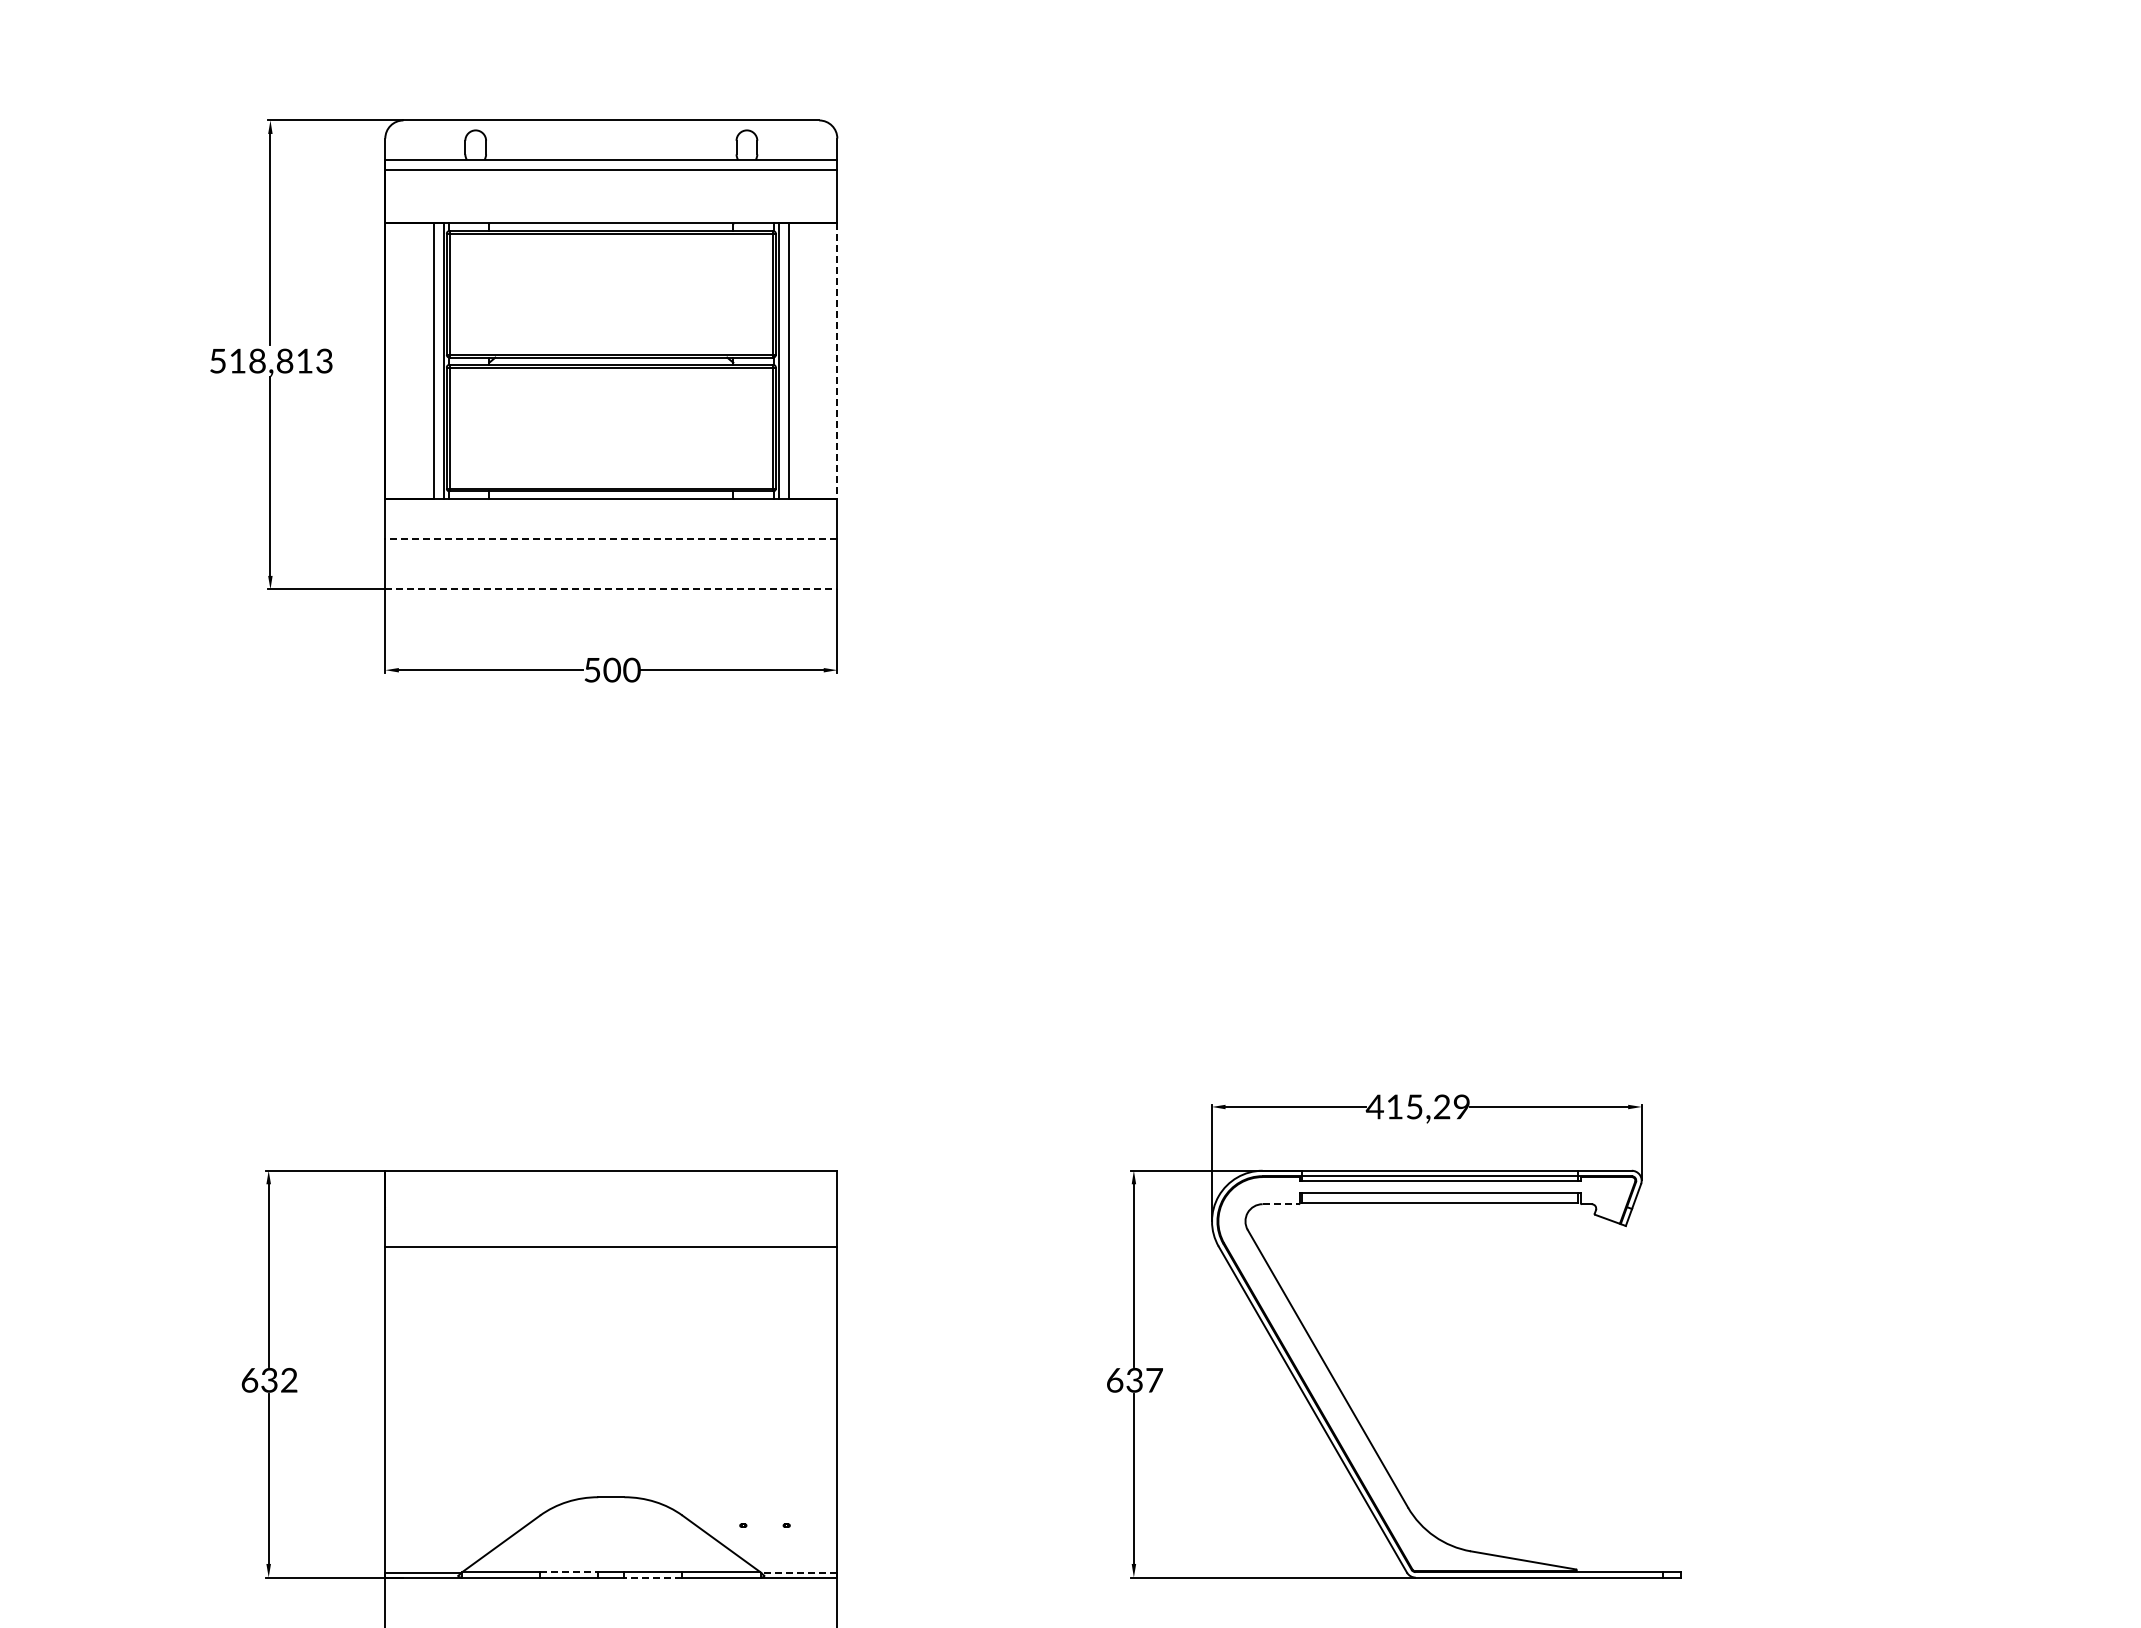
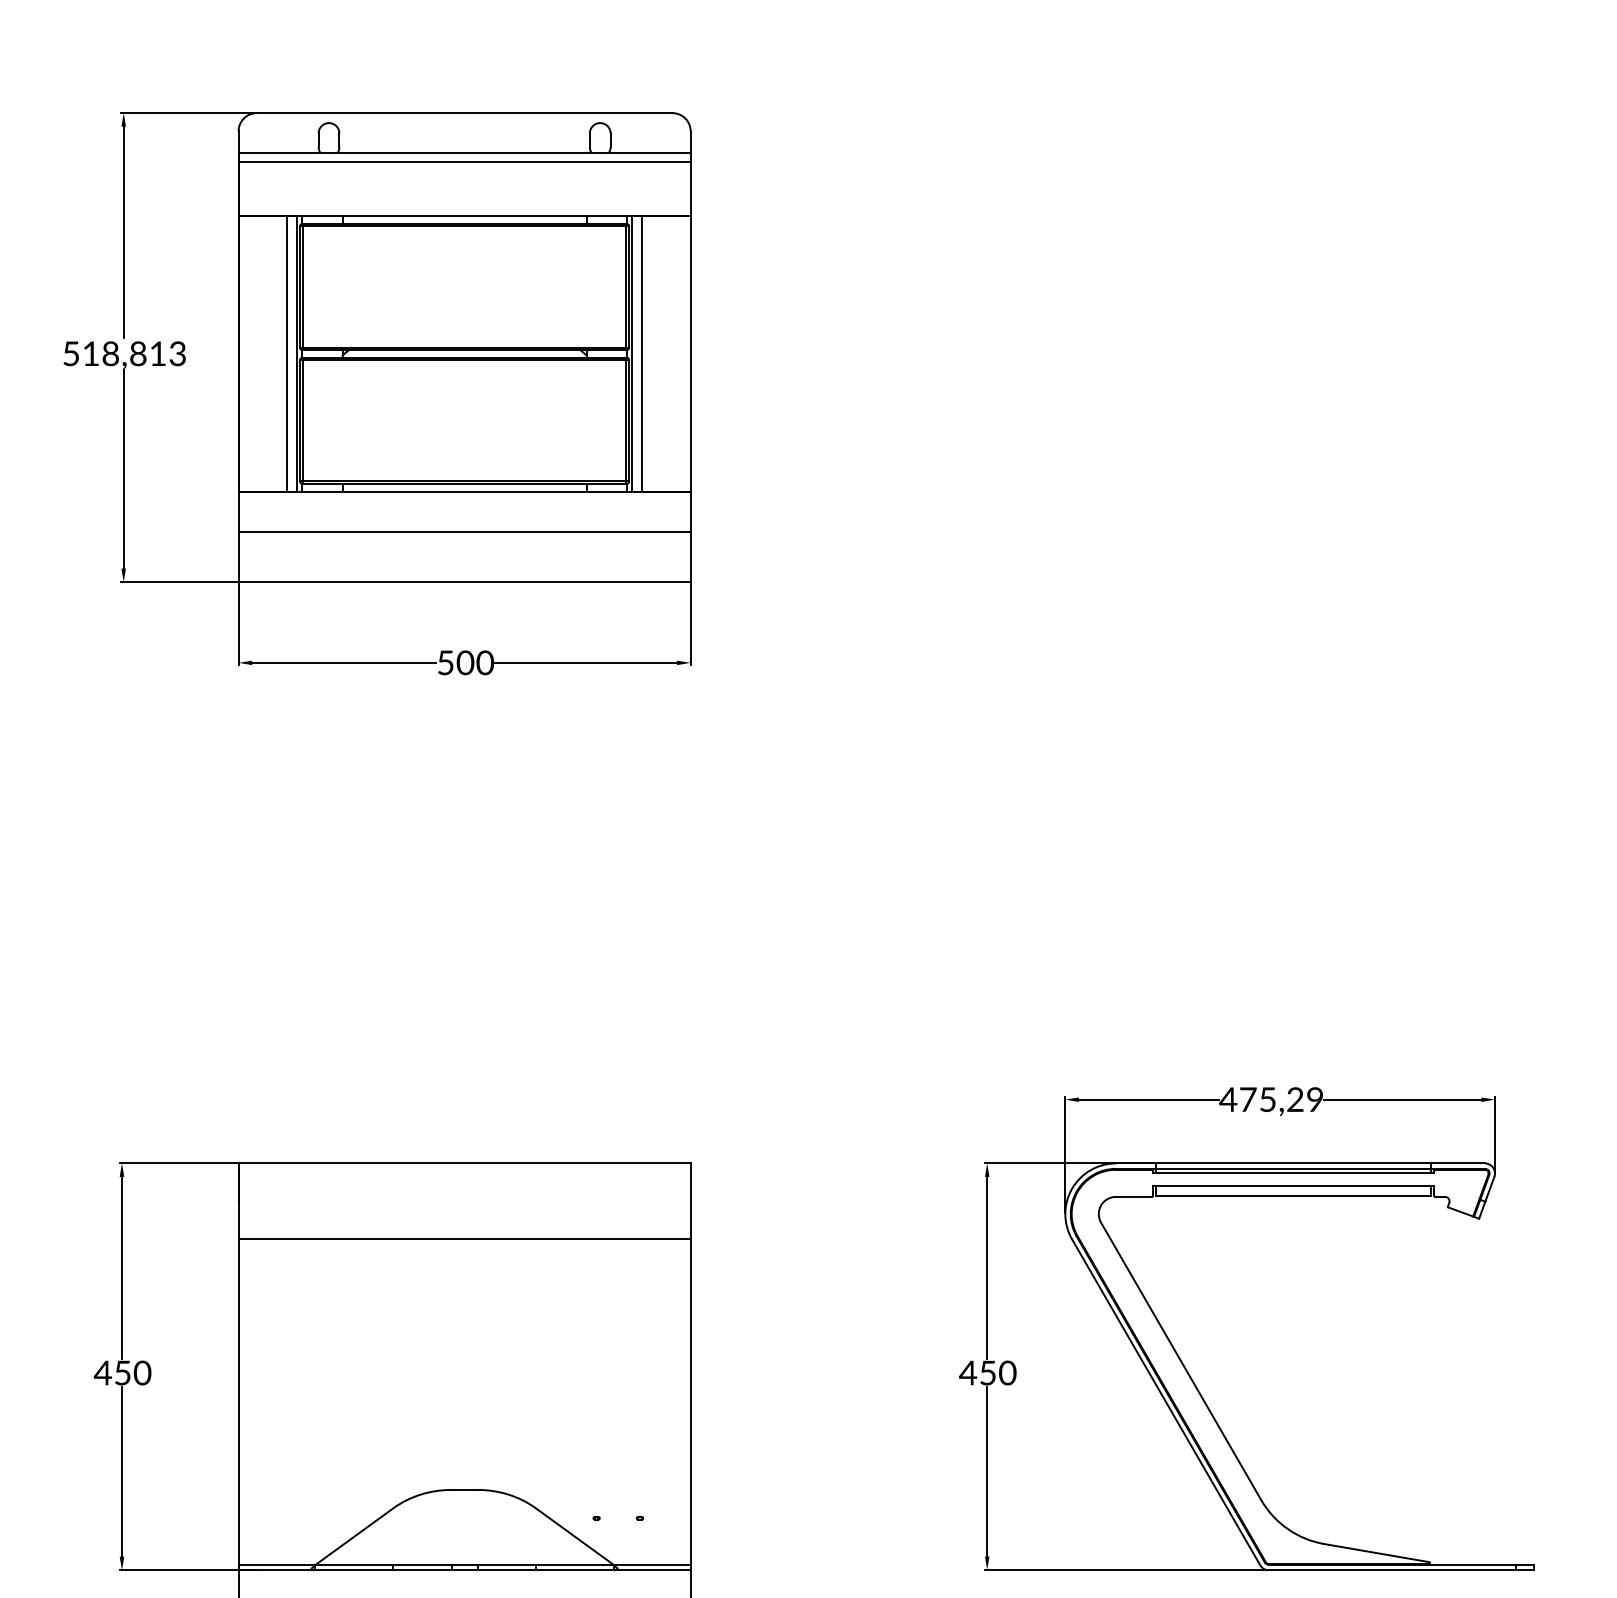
line: (837, 361) -> (690, 354), dashed -> solid
line: (610, 538) -> (463, 531), dashed -> solid
line: (611, 589) -> (464, 582), dashed -> solid
text: (1394, 1106) -> (1247, 1099), 415,29 -> 475,29
line: (1281, 1204) -> (1134, 1197), dashed -> solid
text: (1134, 1379) -> (987, 1372), 637 -> 450
text: (269, 1380) -> (122, 1373), 632 -> 450
line: (569, 1572) -> (422, 1565), dashed -> solid
line: (798, 1572) -> (651, 1565), dashed -> solid
line: (652, 1577) -> (505, 1570), dashed -> solid

